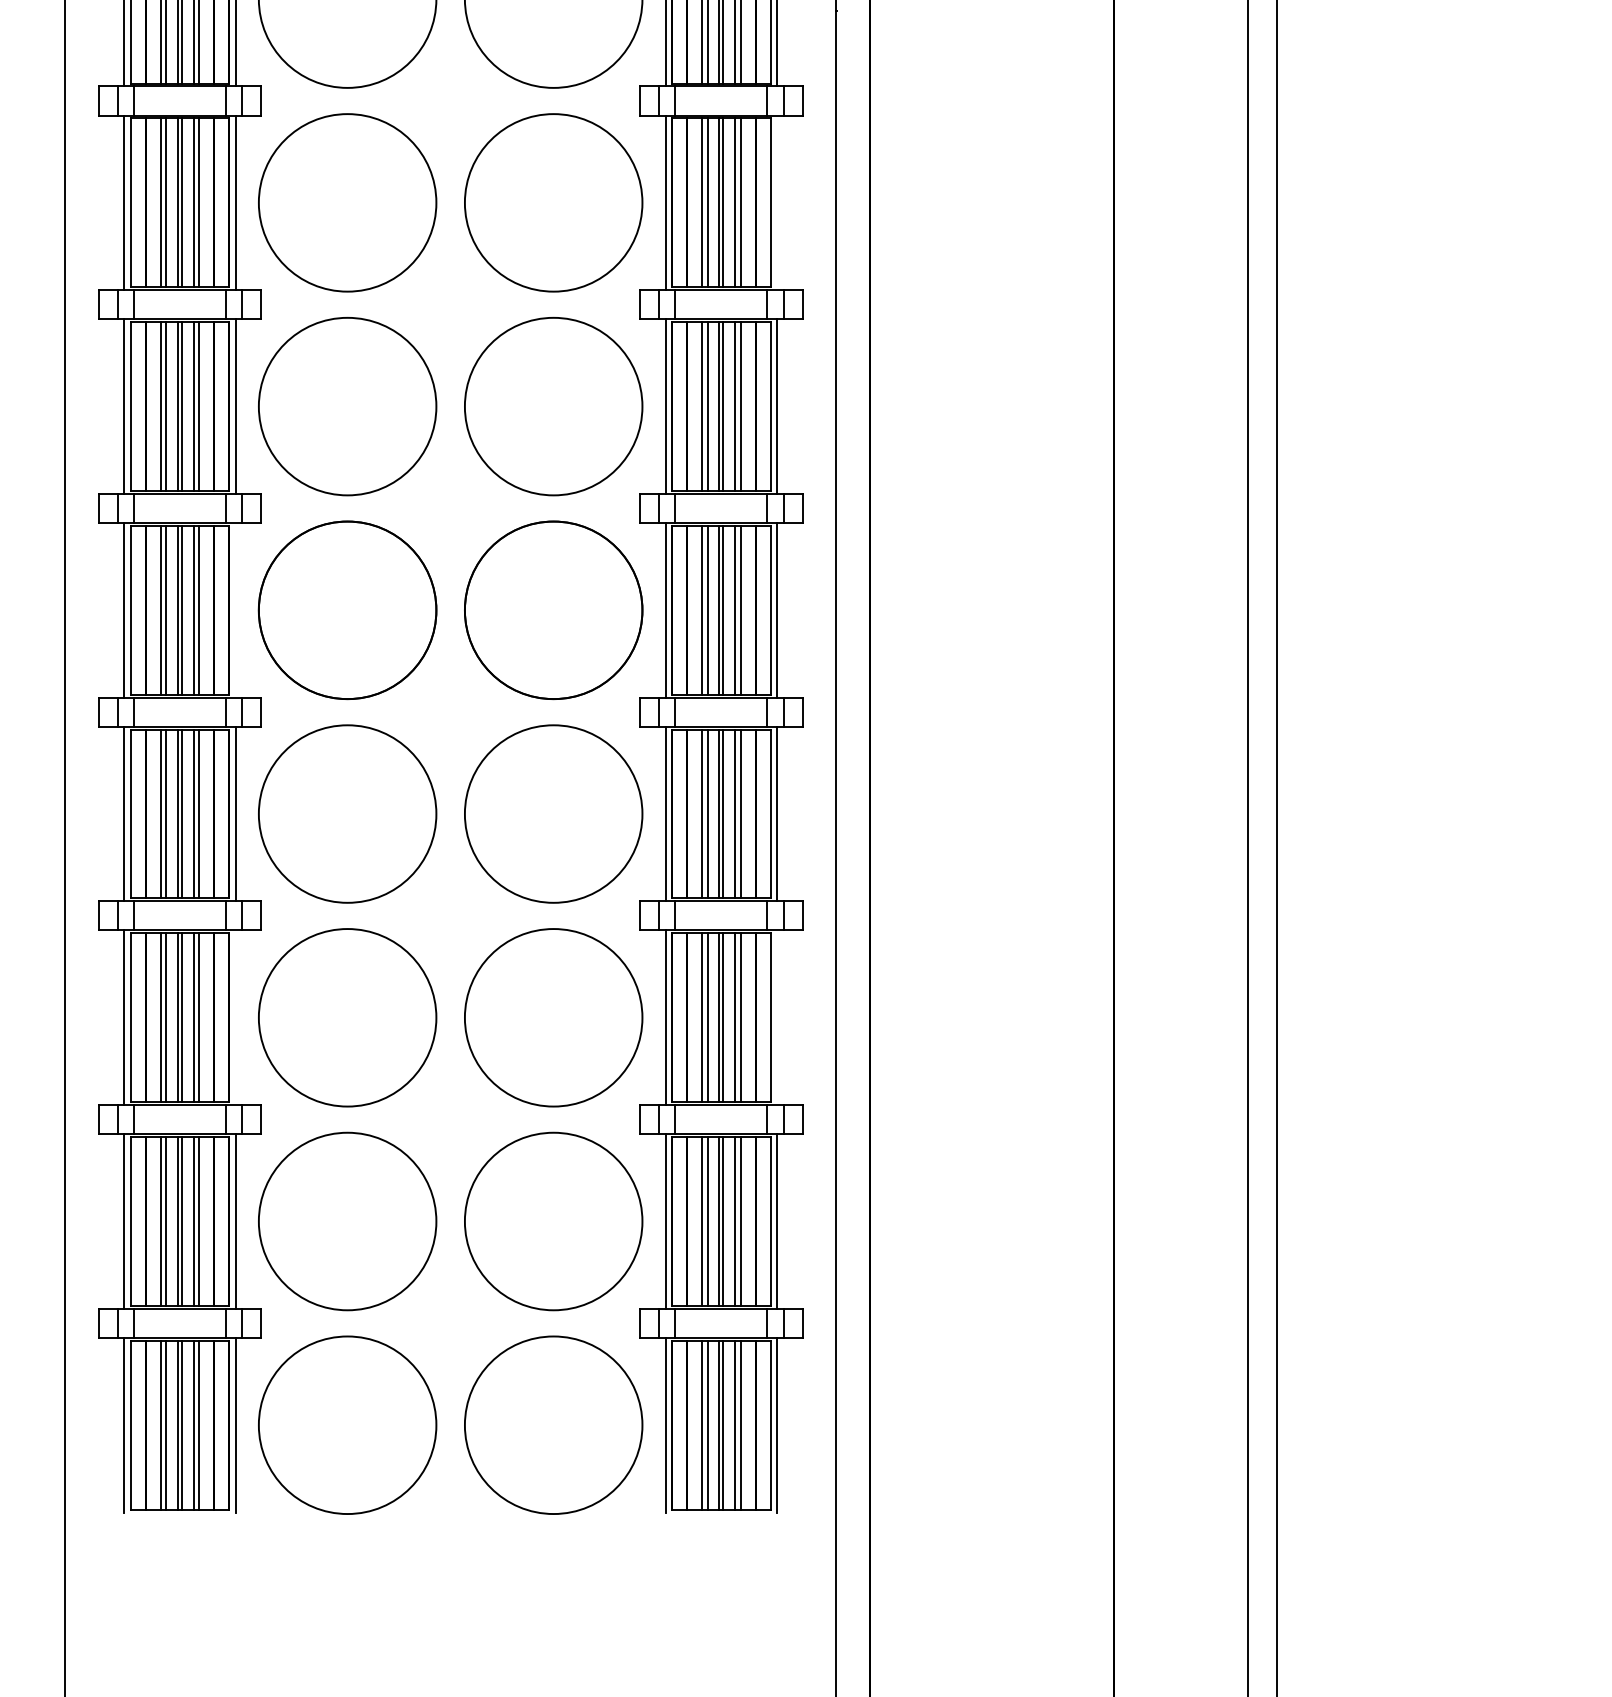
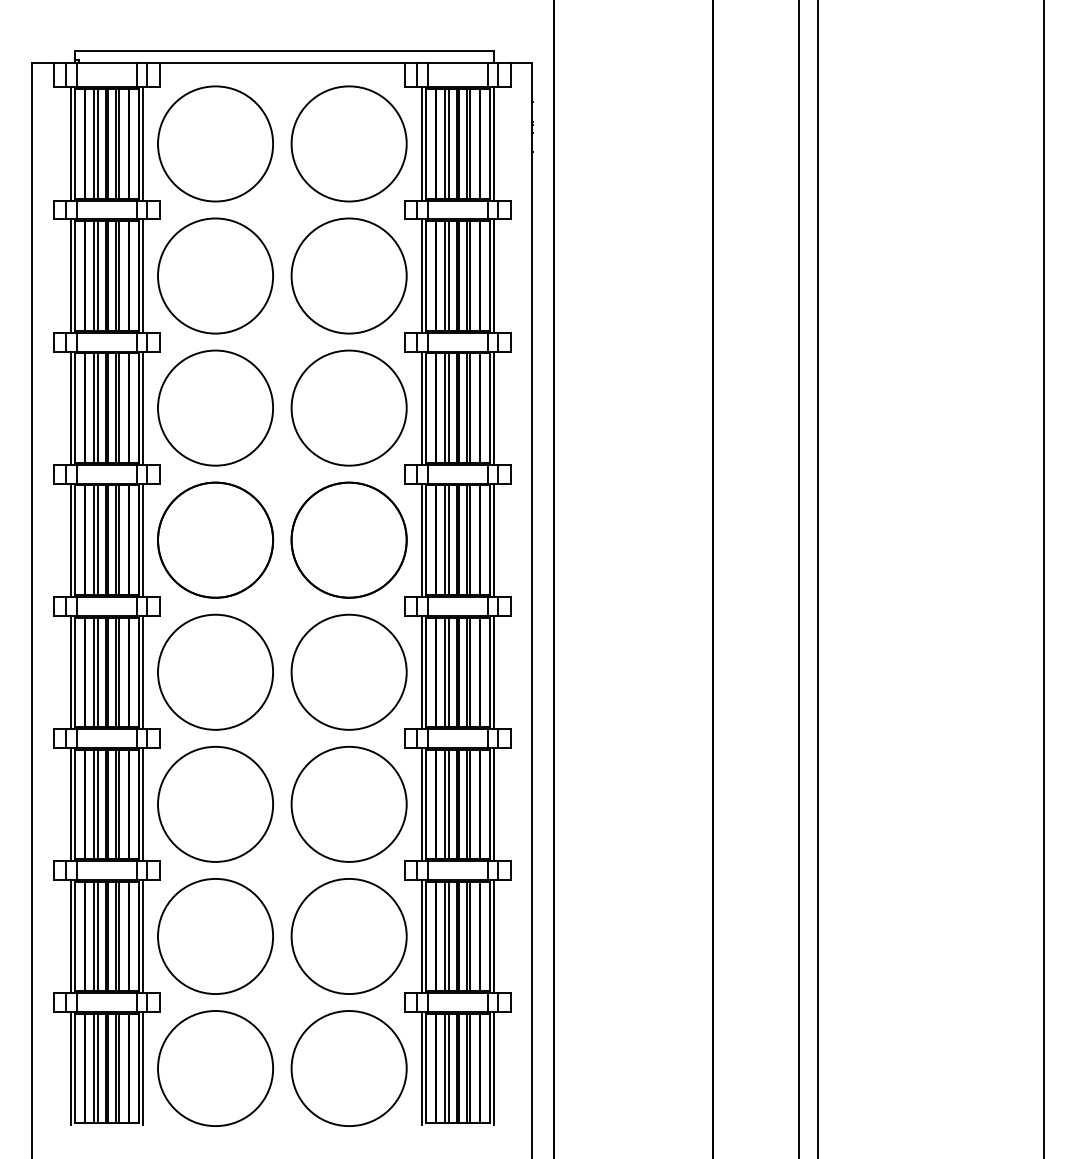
line: (776, 202) -> (493, 275), added
line: (234, 609) -> (142, 539), added
line: (234, 1017) -> (142, 804), added
line: (776, 1017) -> (493, 804), added

